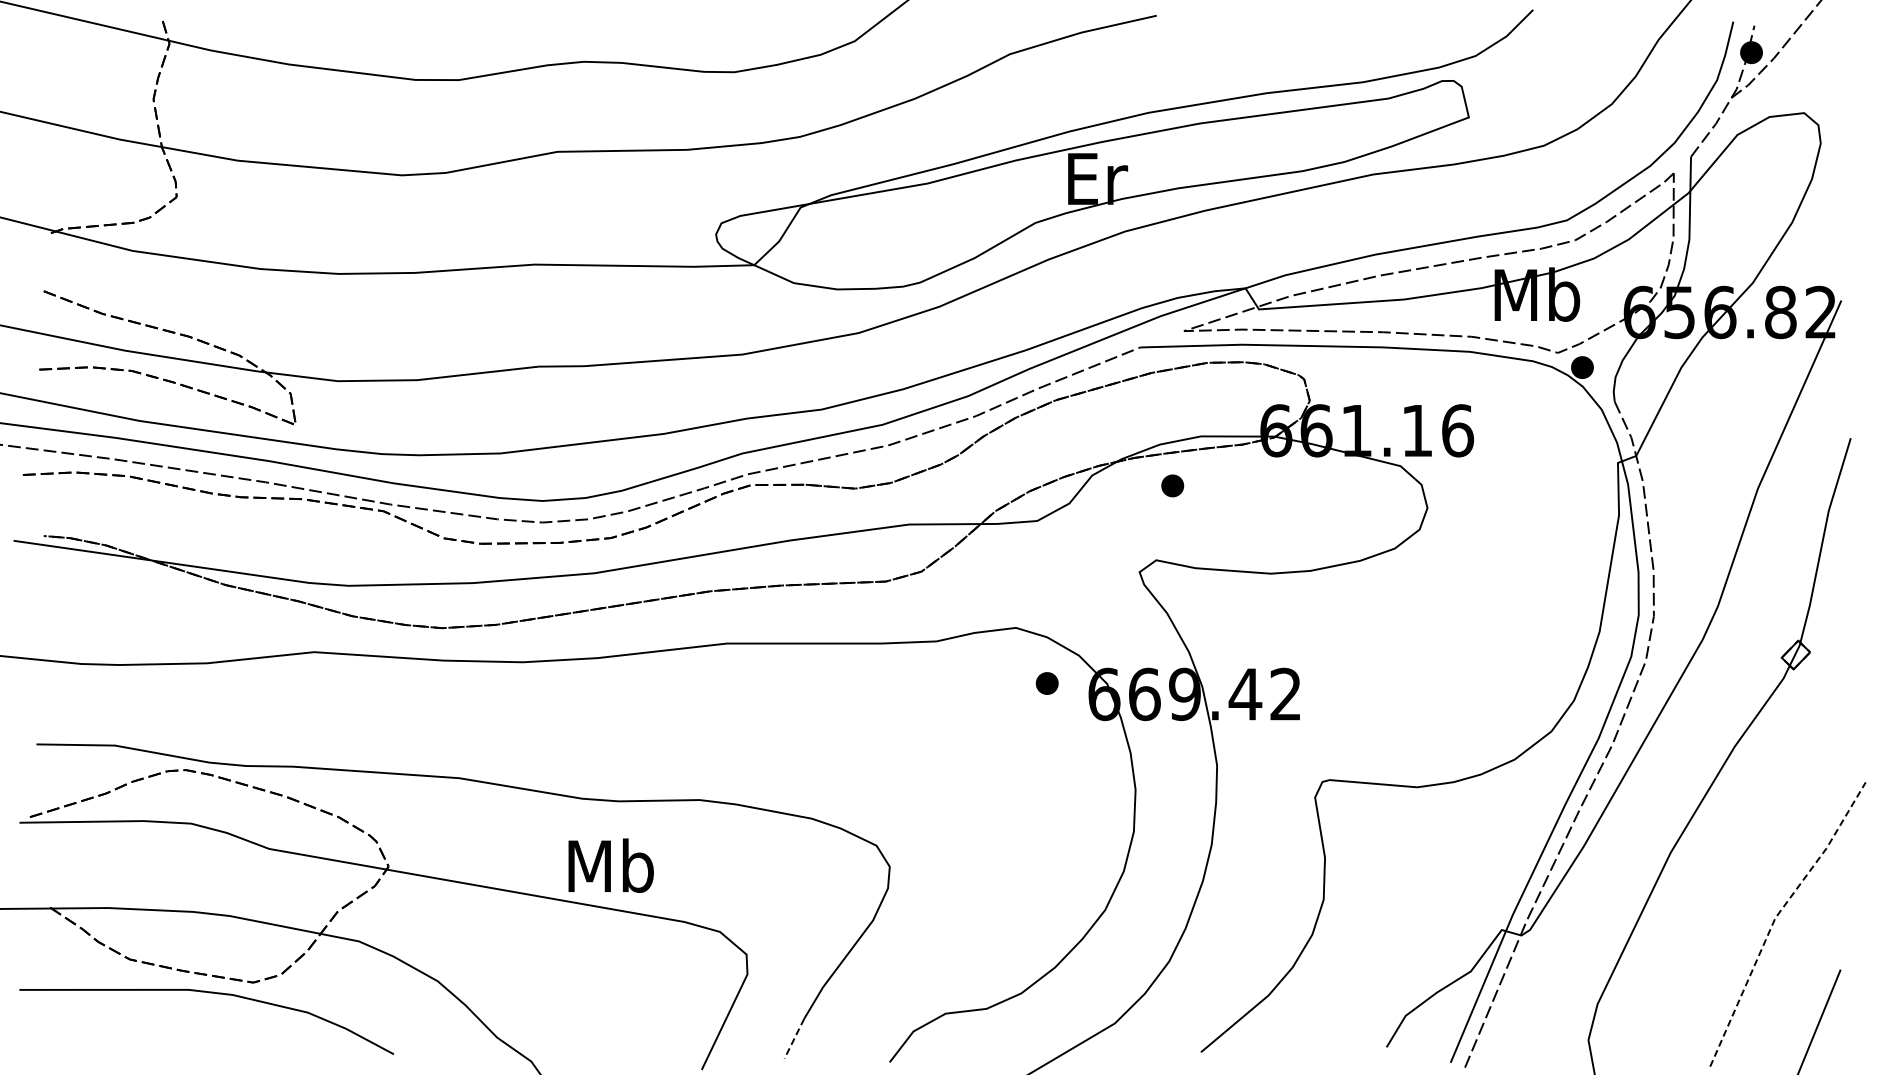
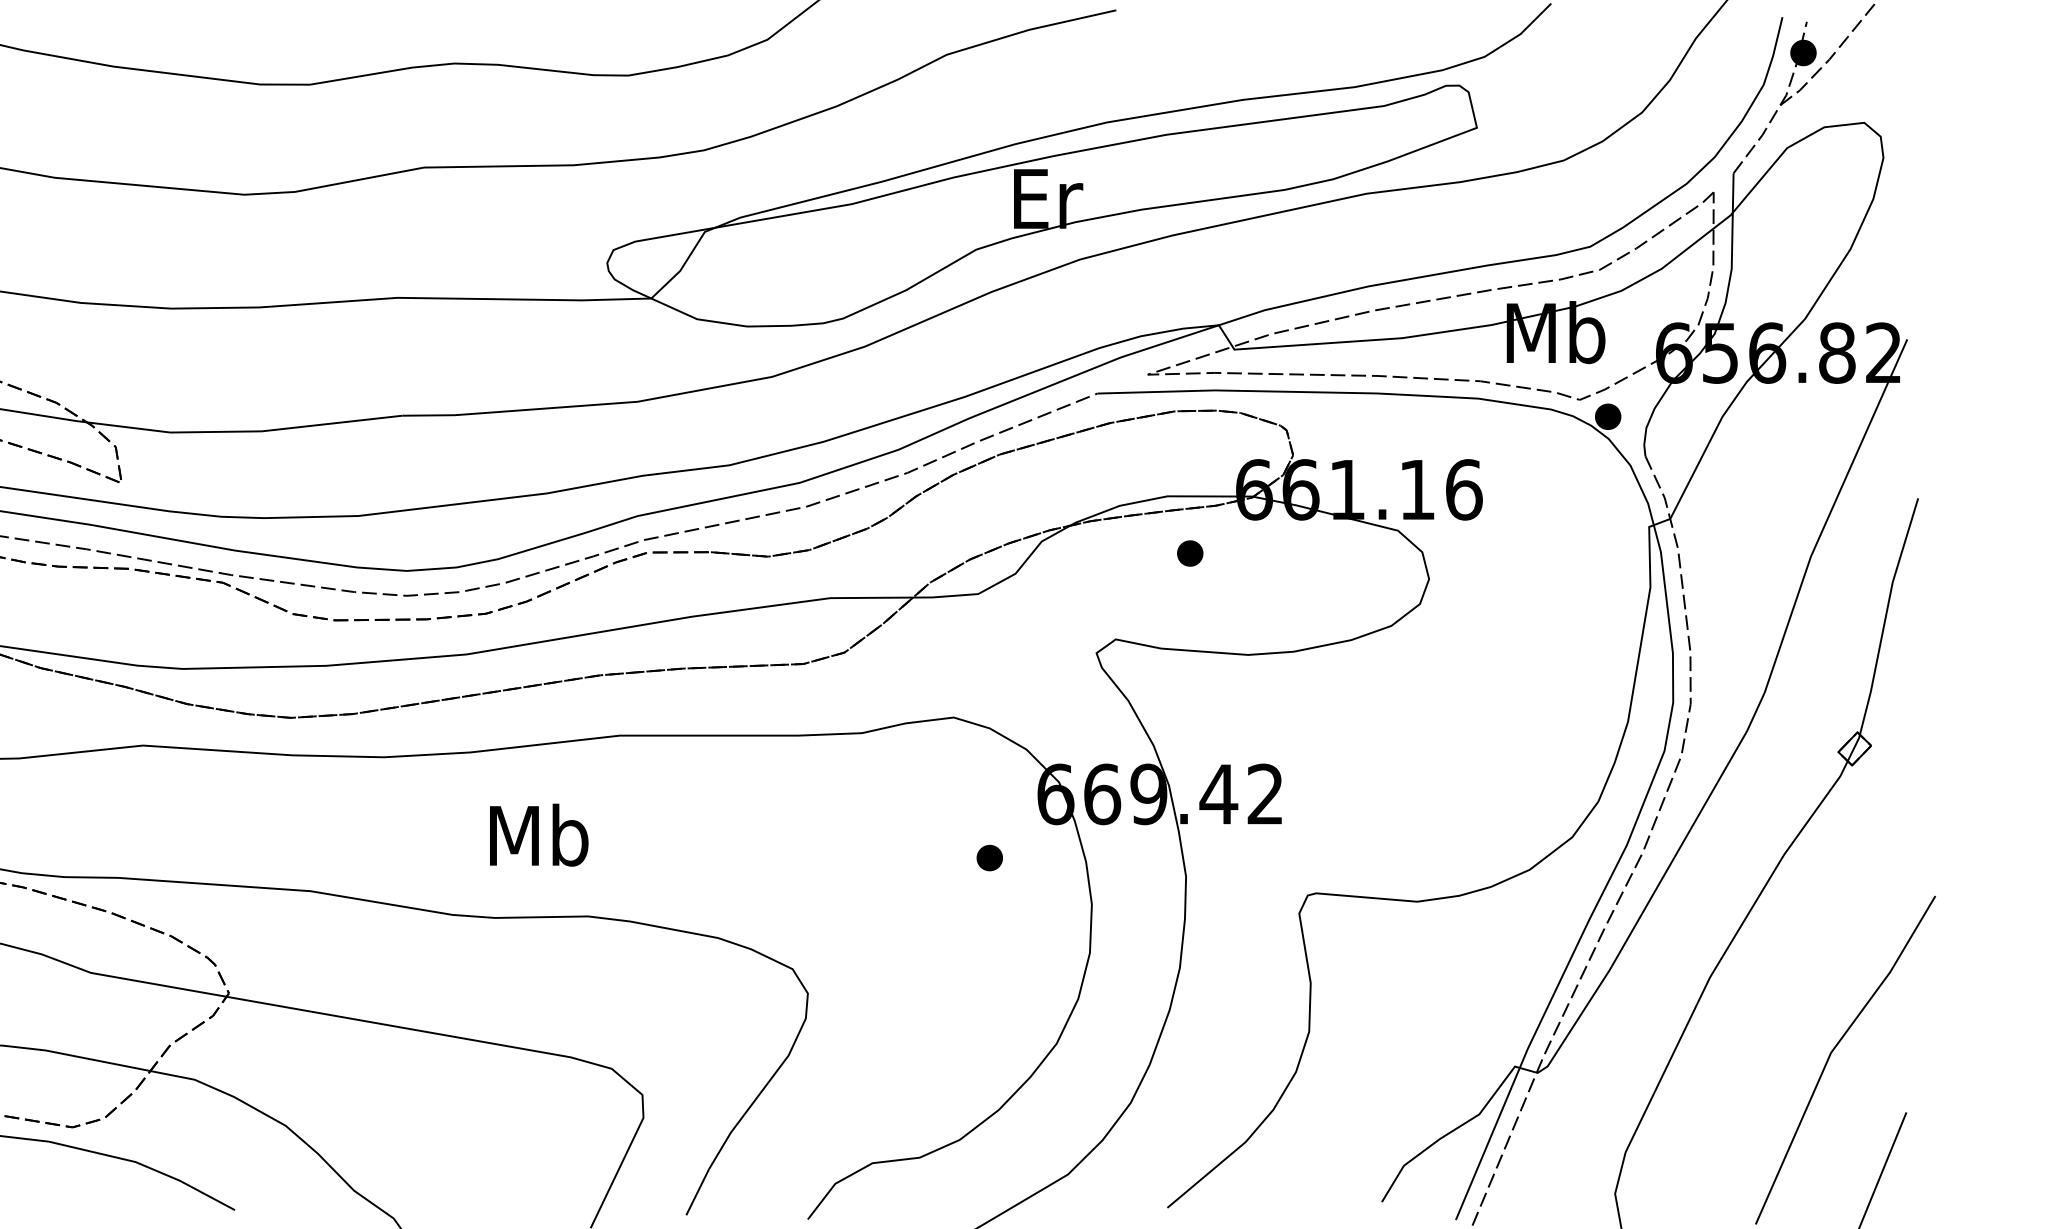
part: (1172, 485) -> (1189, 553), moved
part: (1046, 683) -> (988, 858), moved
text: (610, 865) -> (538, 834), moved
line: (1776, 917) -> (1832, 1052), dashed -> solid
line: (794, 1039) -> (697, 1193), dashed -> solid

